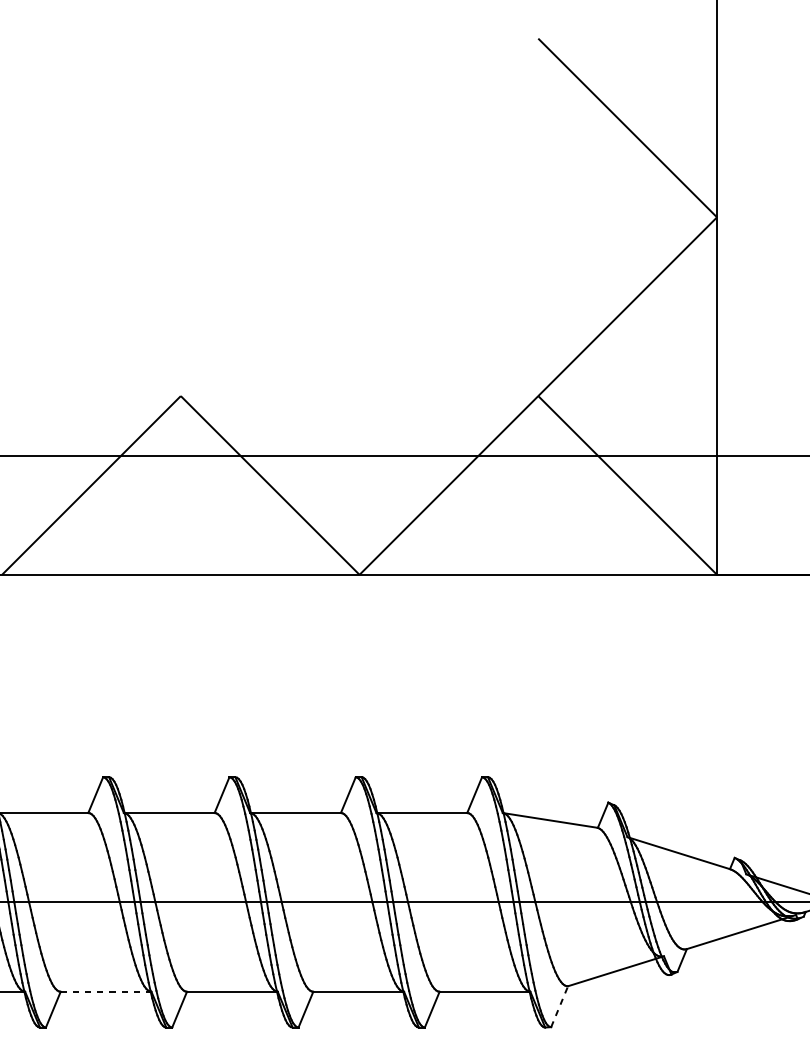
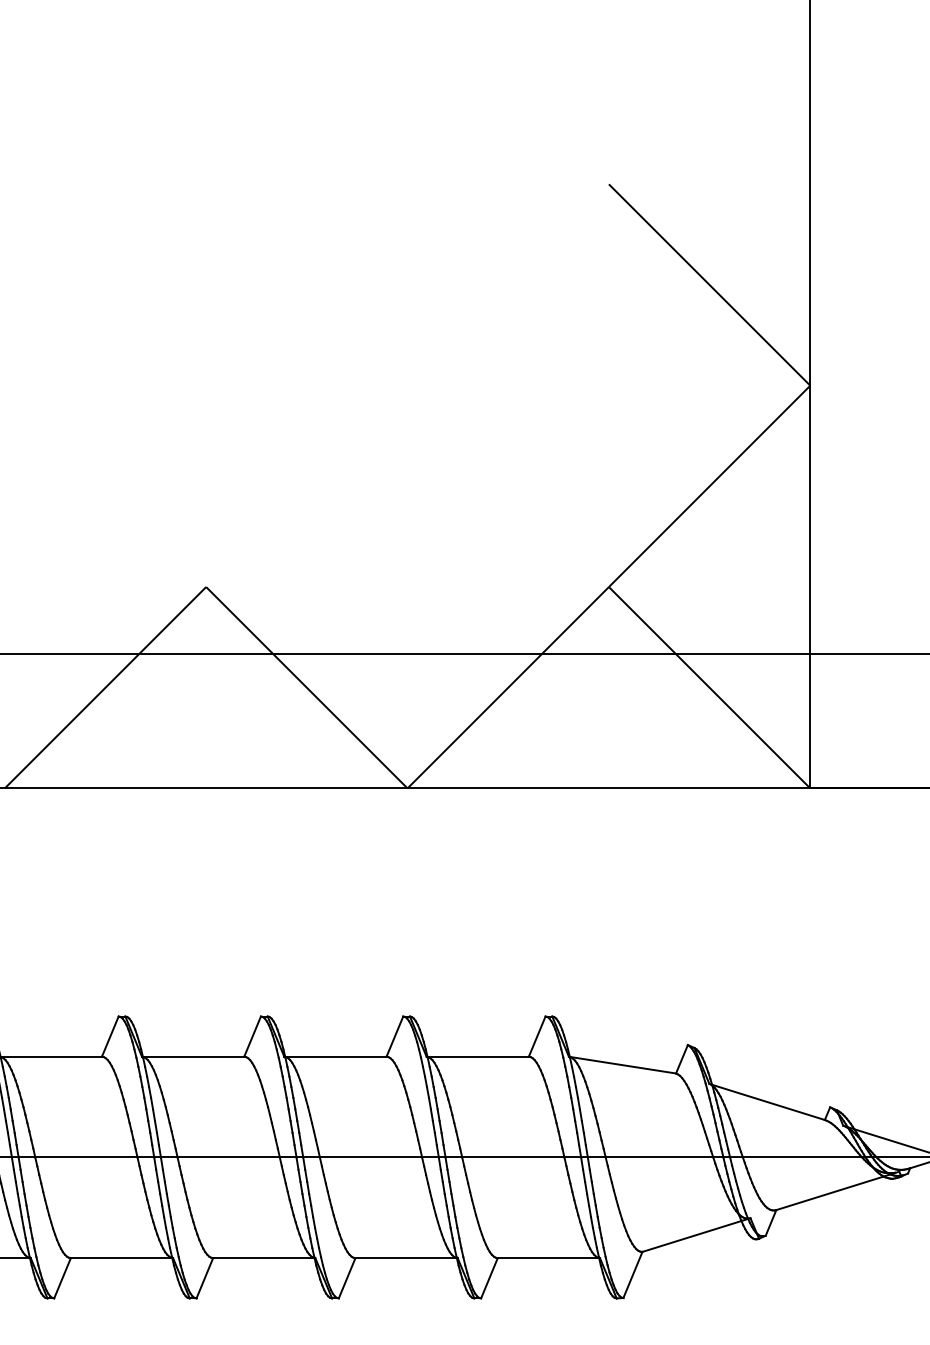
line: (106, 992) -> (122, 1258), dashed -> solid
line: (559, 1006) -> (632, 1274), dashed -> solid

